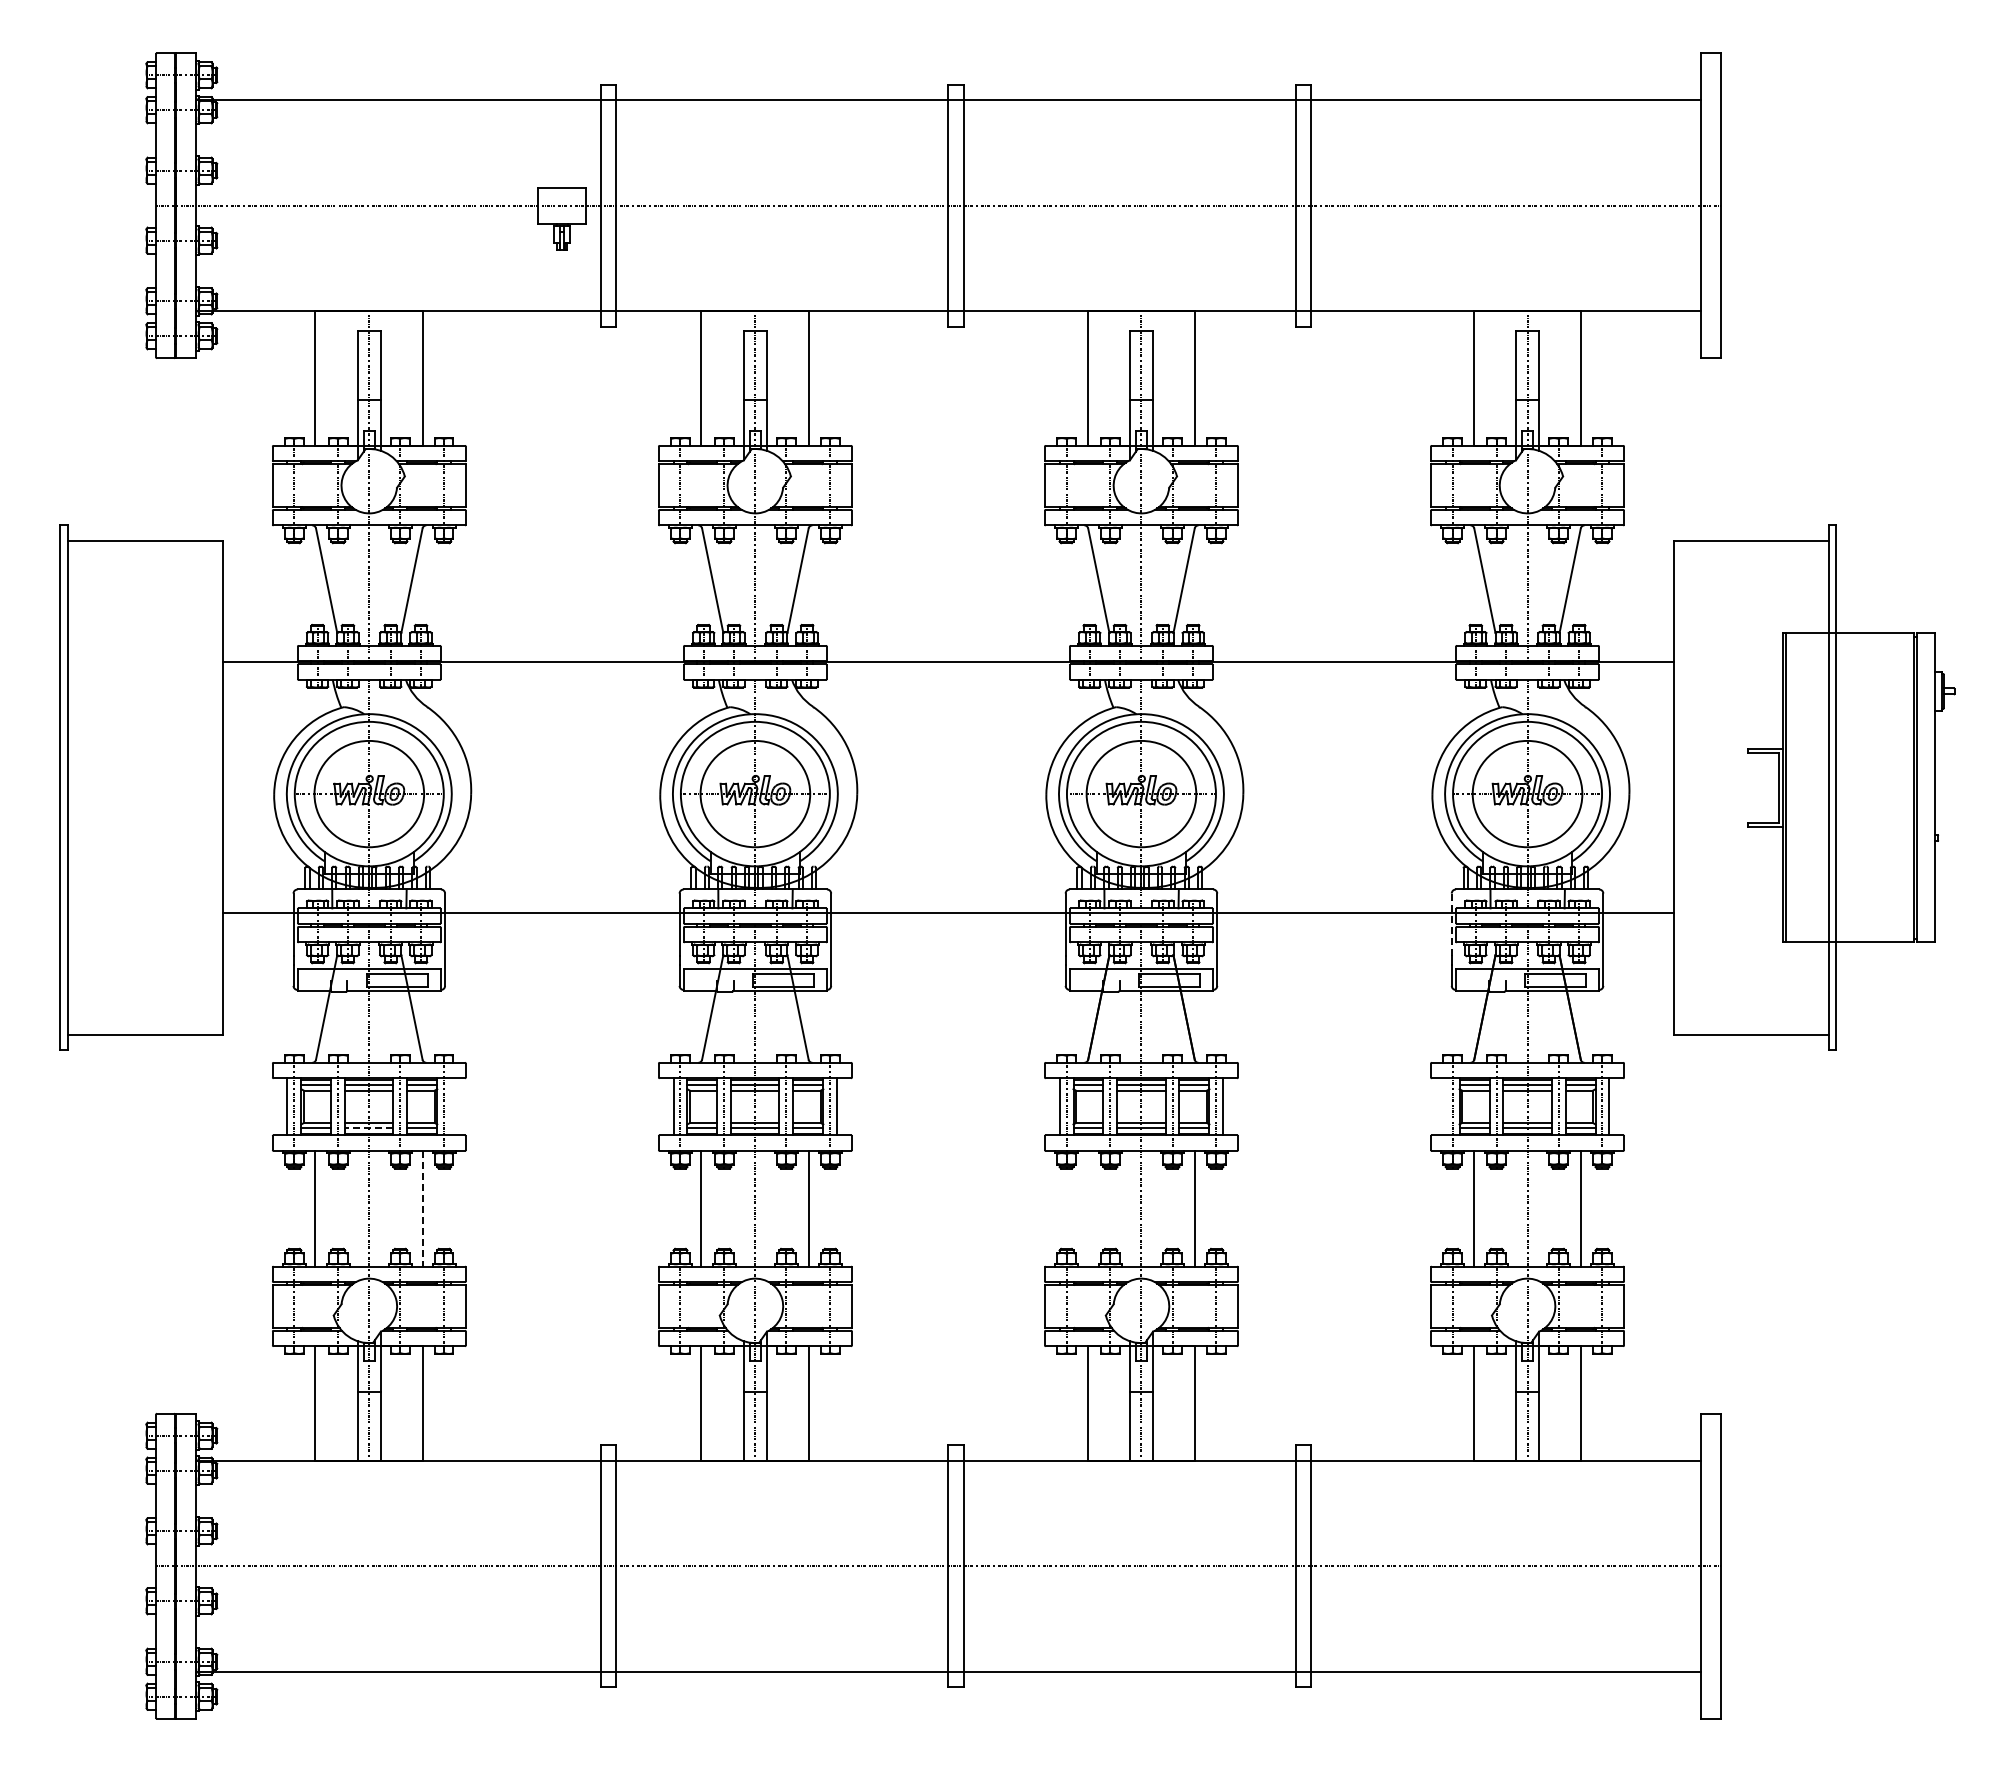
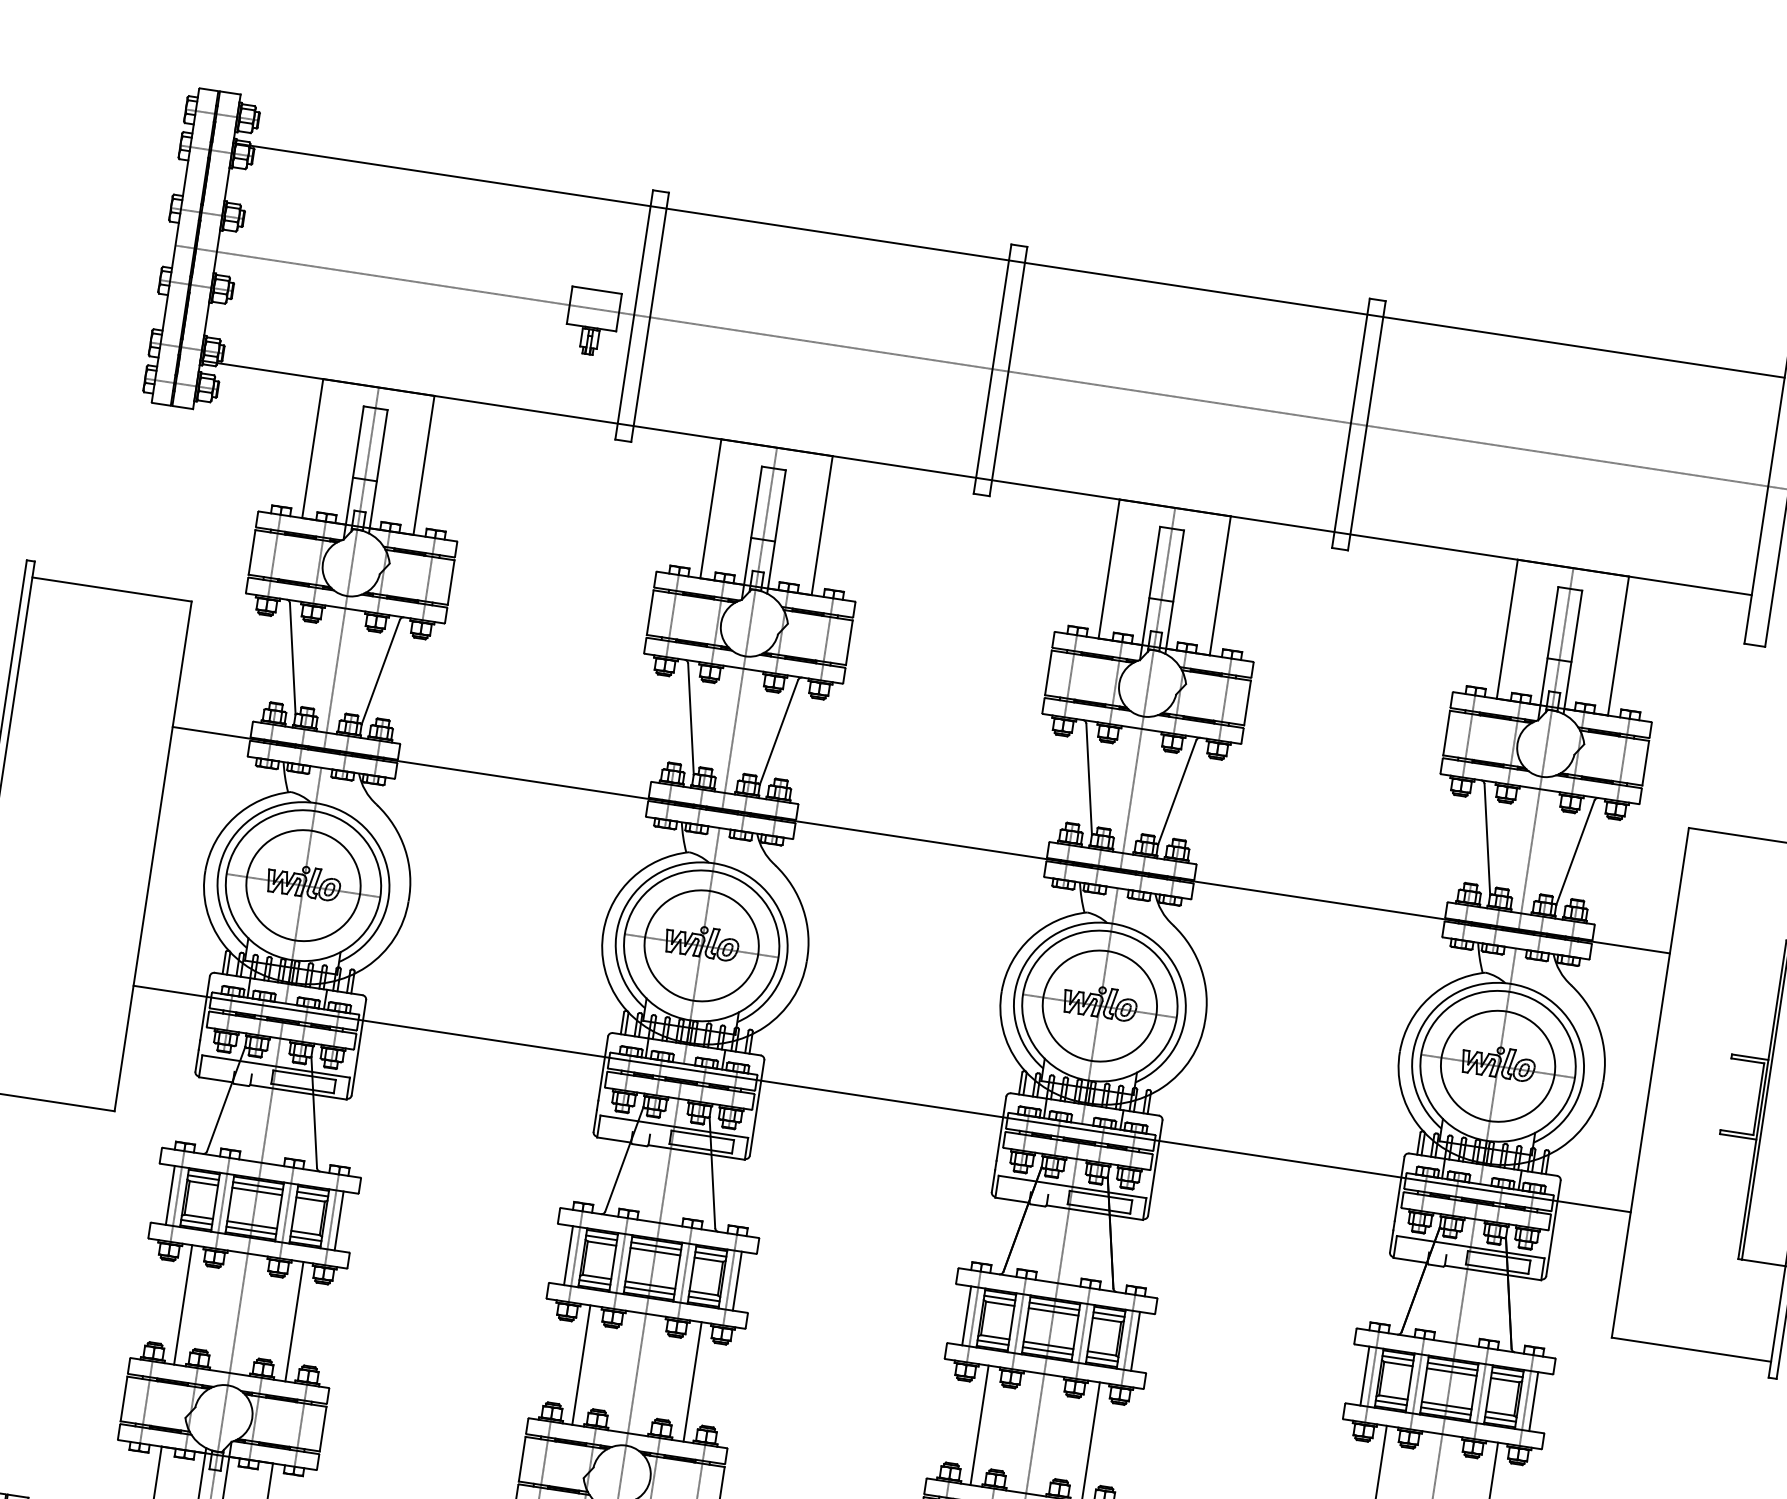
line: (1451, 924) -> (1399, 1188), dashed -> solid
line: (451, 1106) -> (339, 1220), added
line: (1445, 1106) -> (1364, 1375), added
line: (368, 1128) -> (250, 1230), dashed -> solid
line: (423, 1208) -> (294, 1321), dashed -> solid
line: (1087, 1208) -> (979, 1425), added

